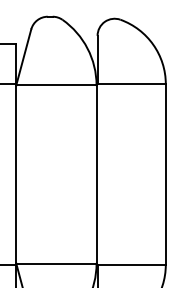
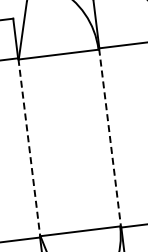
line: (15, 174) -> (28, 147), solid -> dashed
line: (97, 174) -> (110, 137), solid -> dashed

